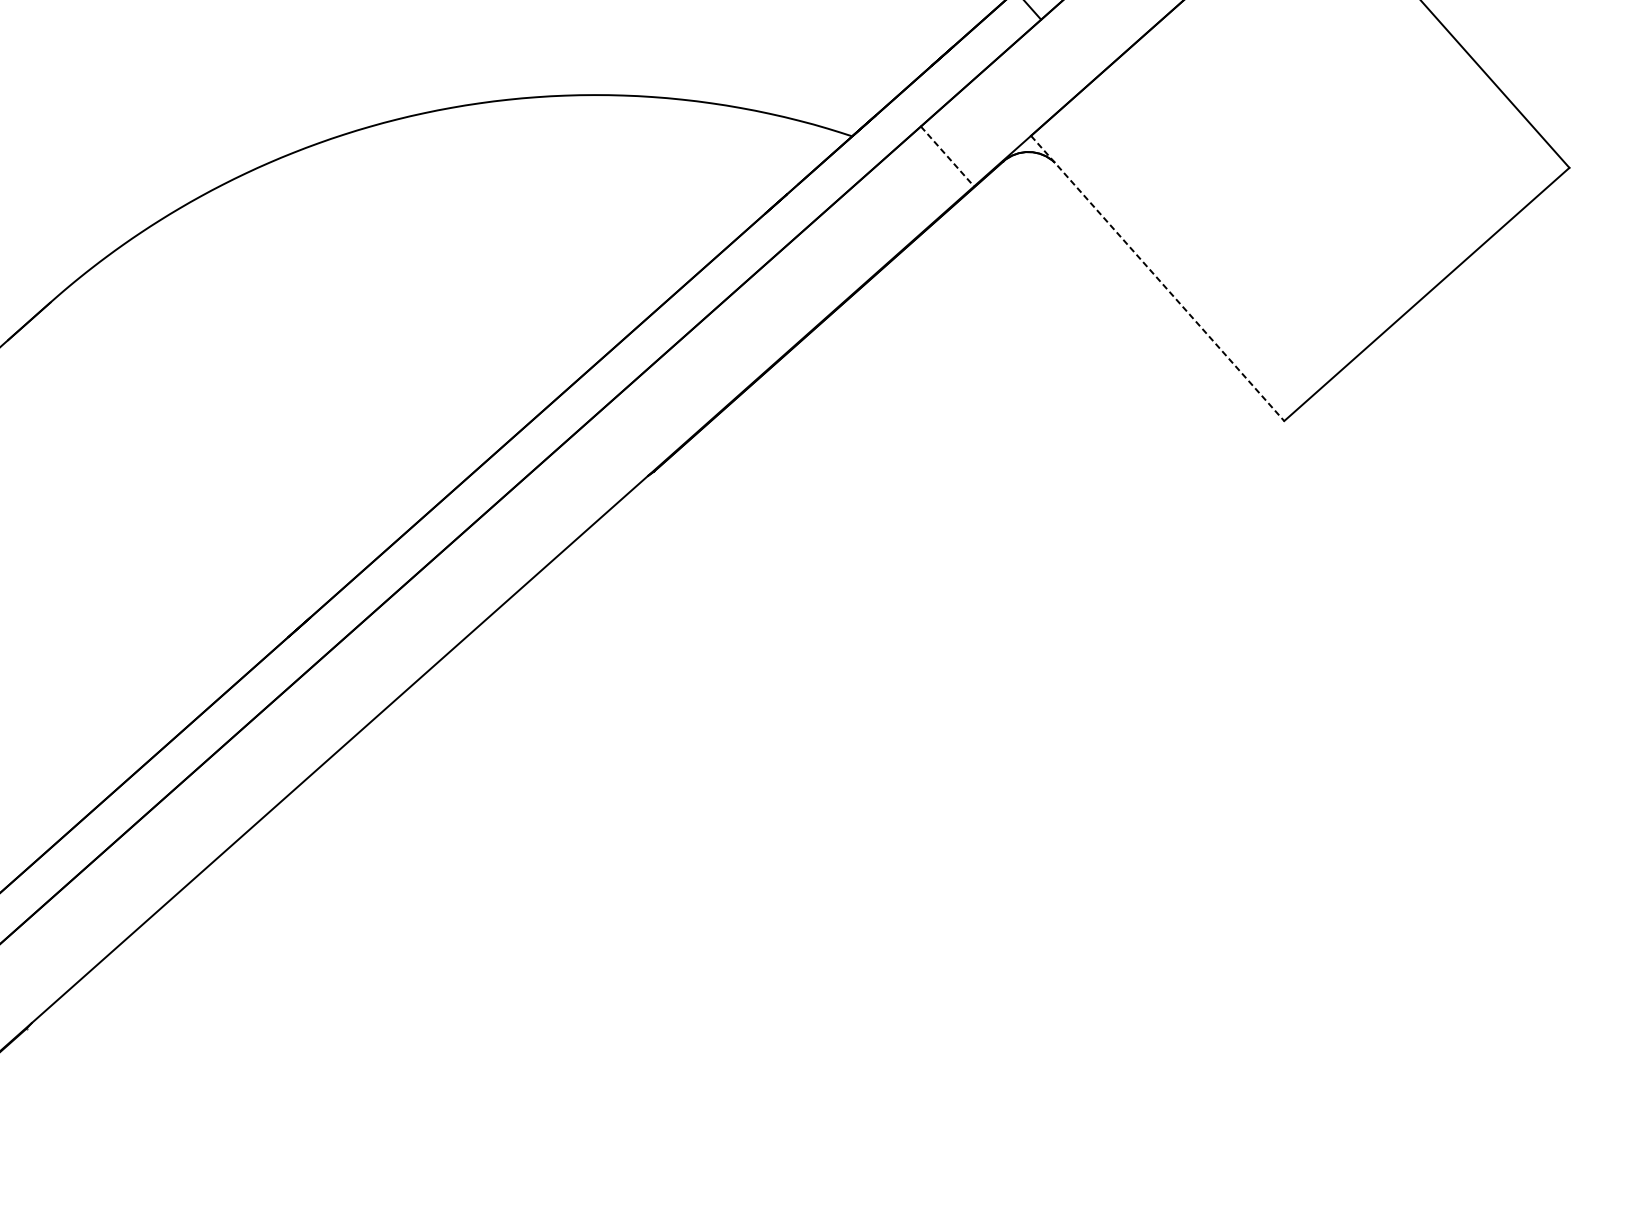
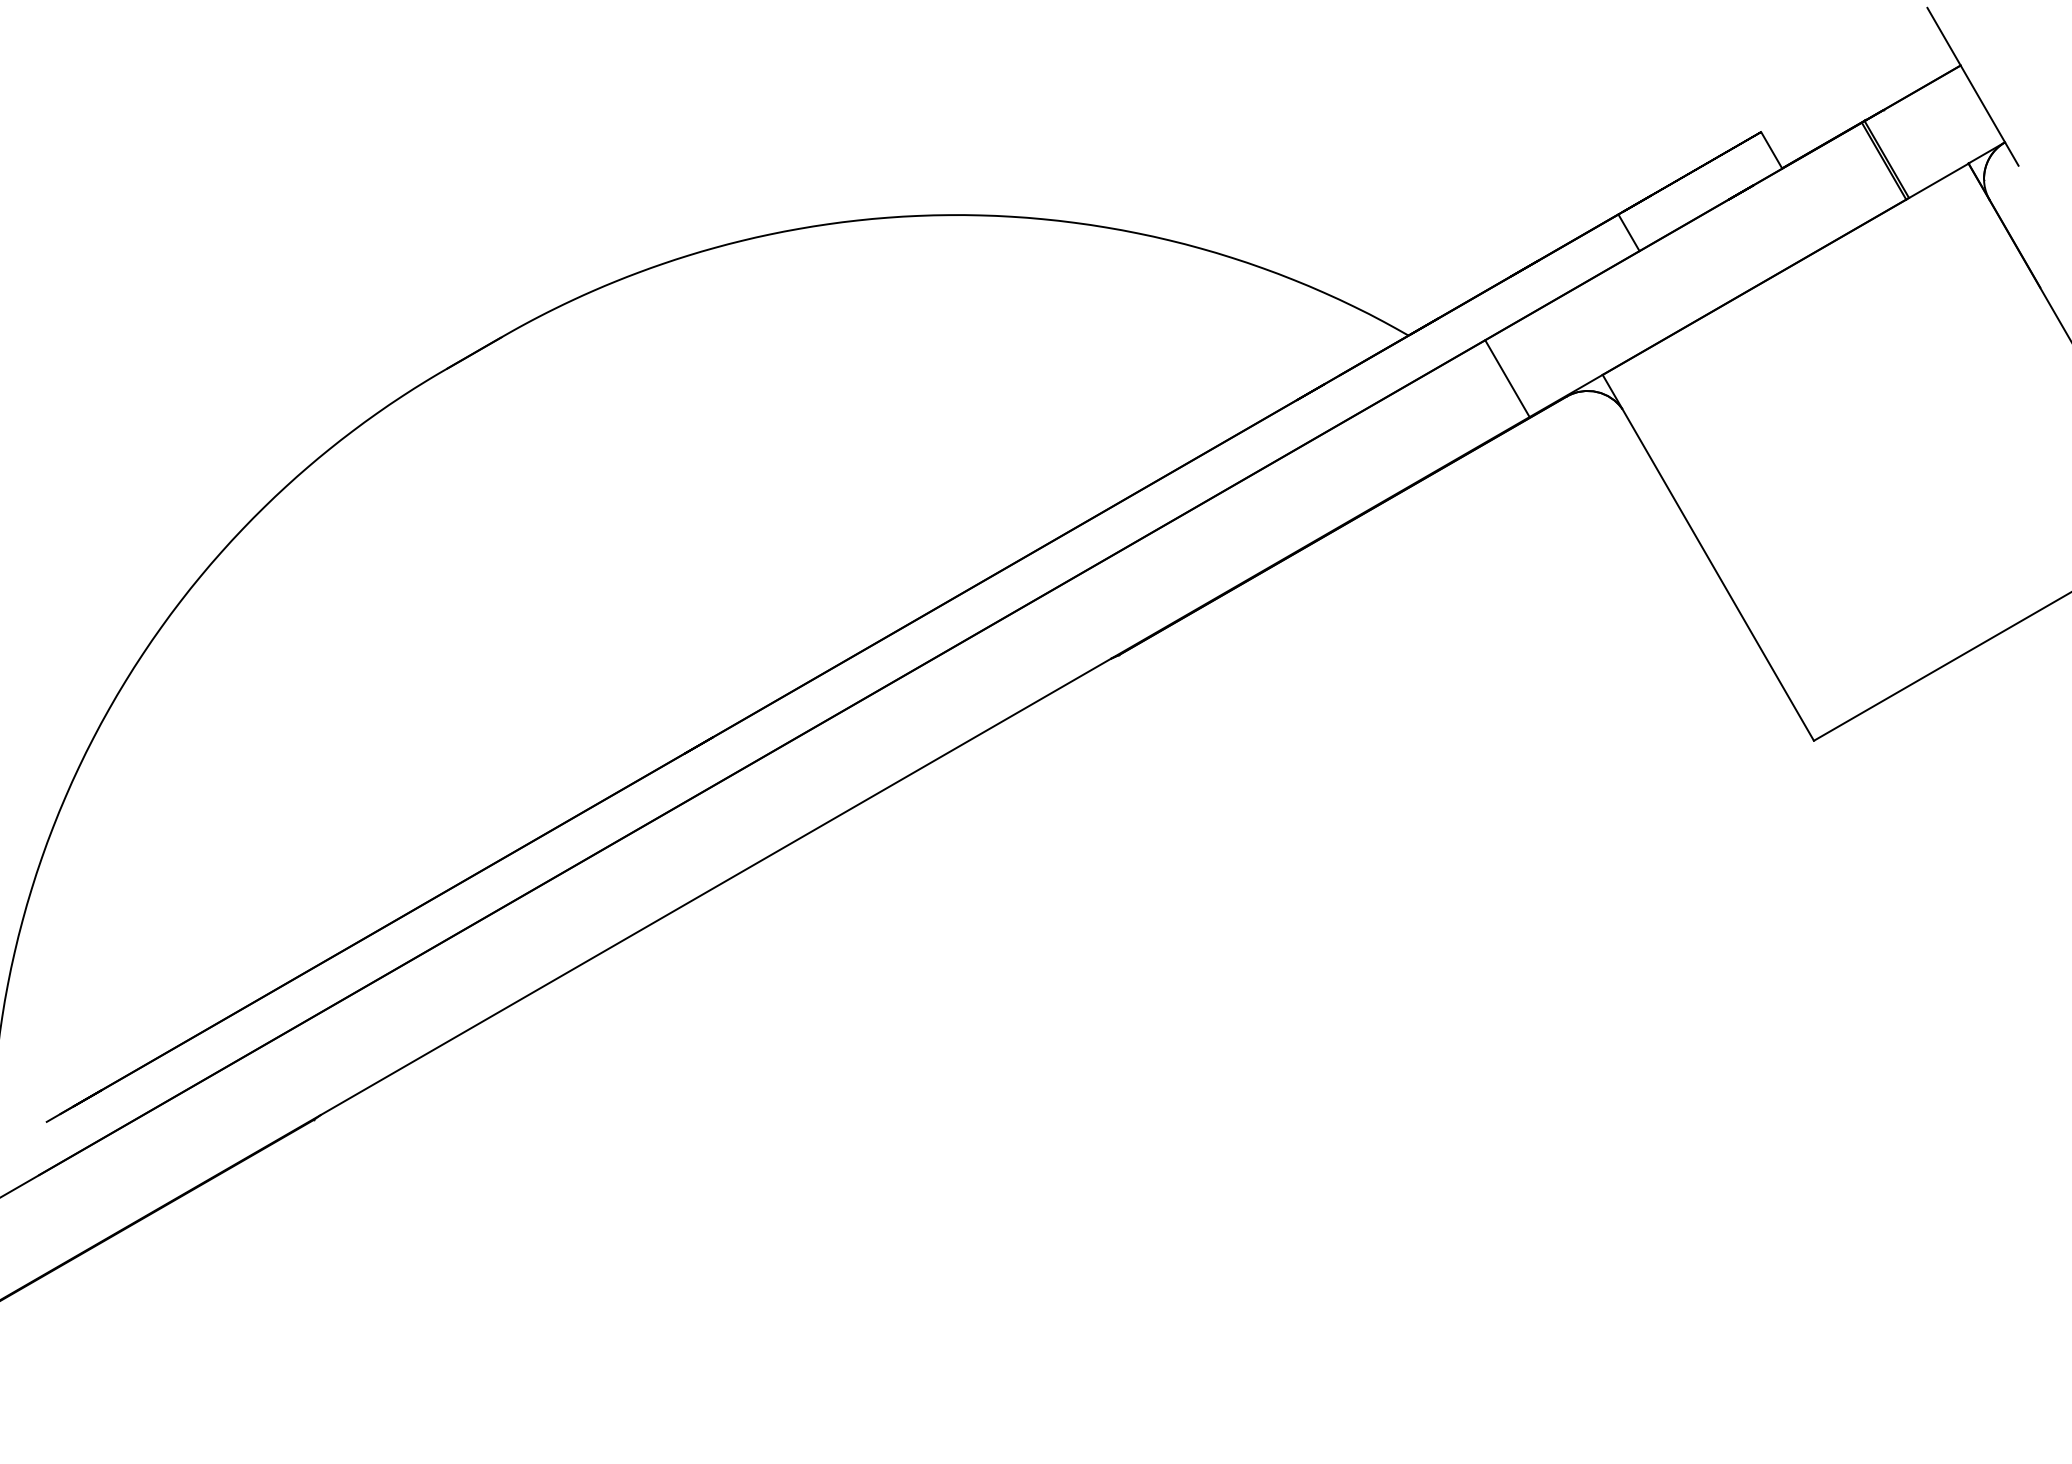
line: (947, 157) -> (1507, 379), dashed -> solid
line: (1157, 279) -> (1708, 558), dashed -> solid

